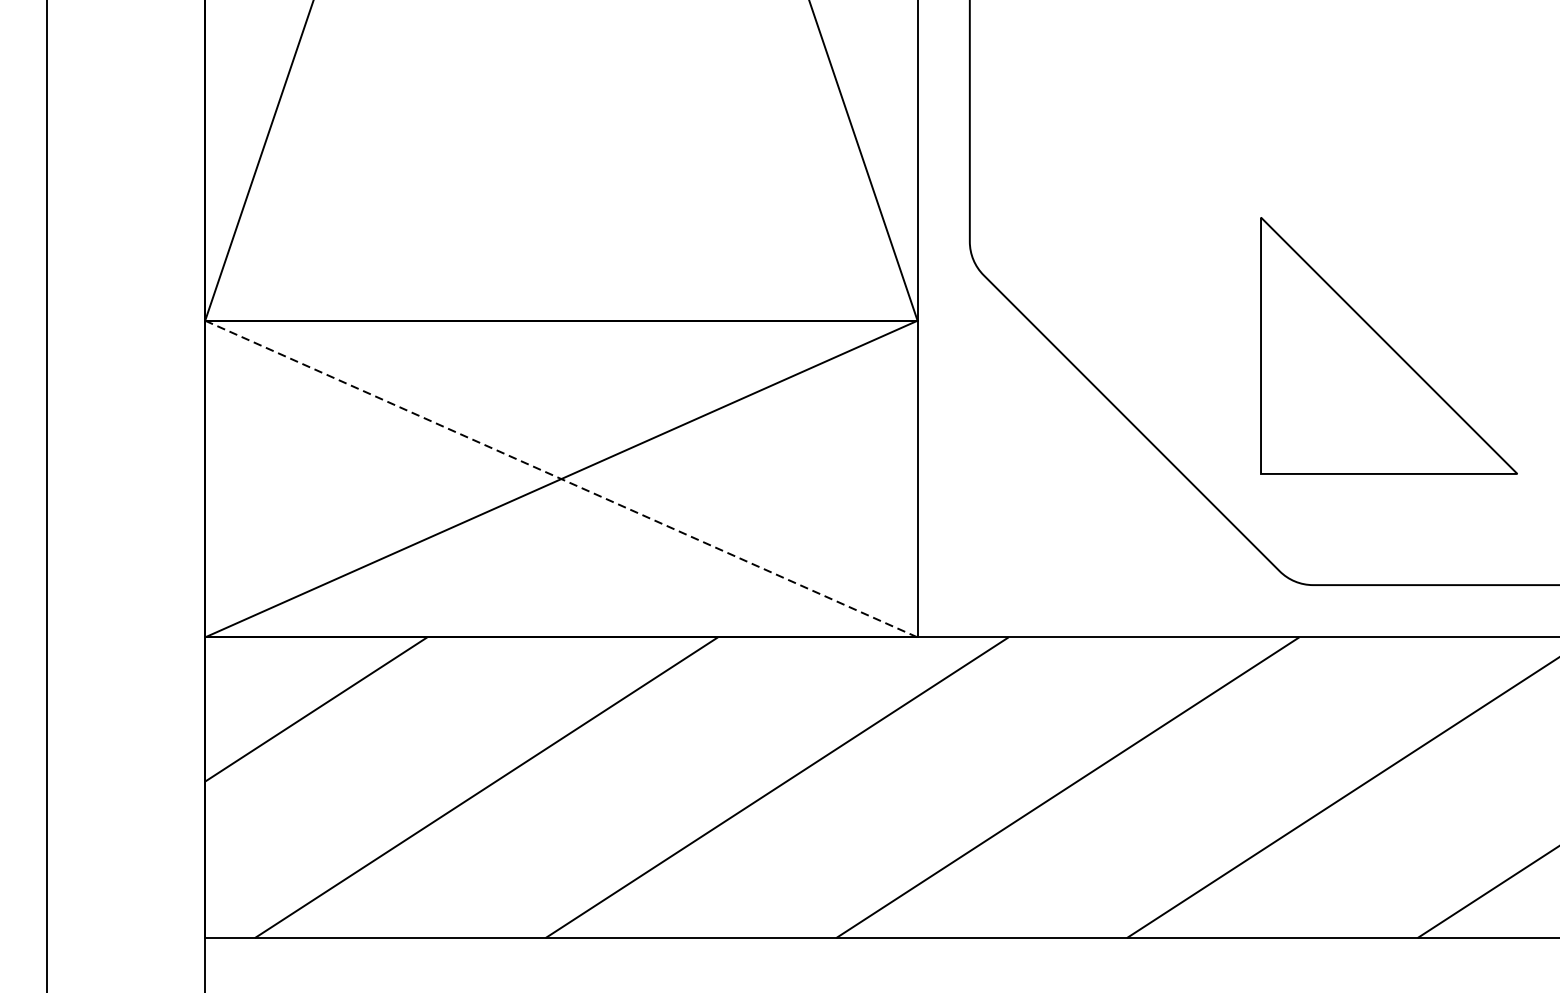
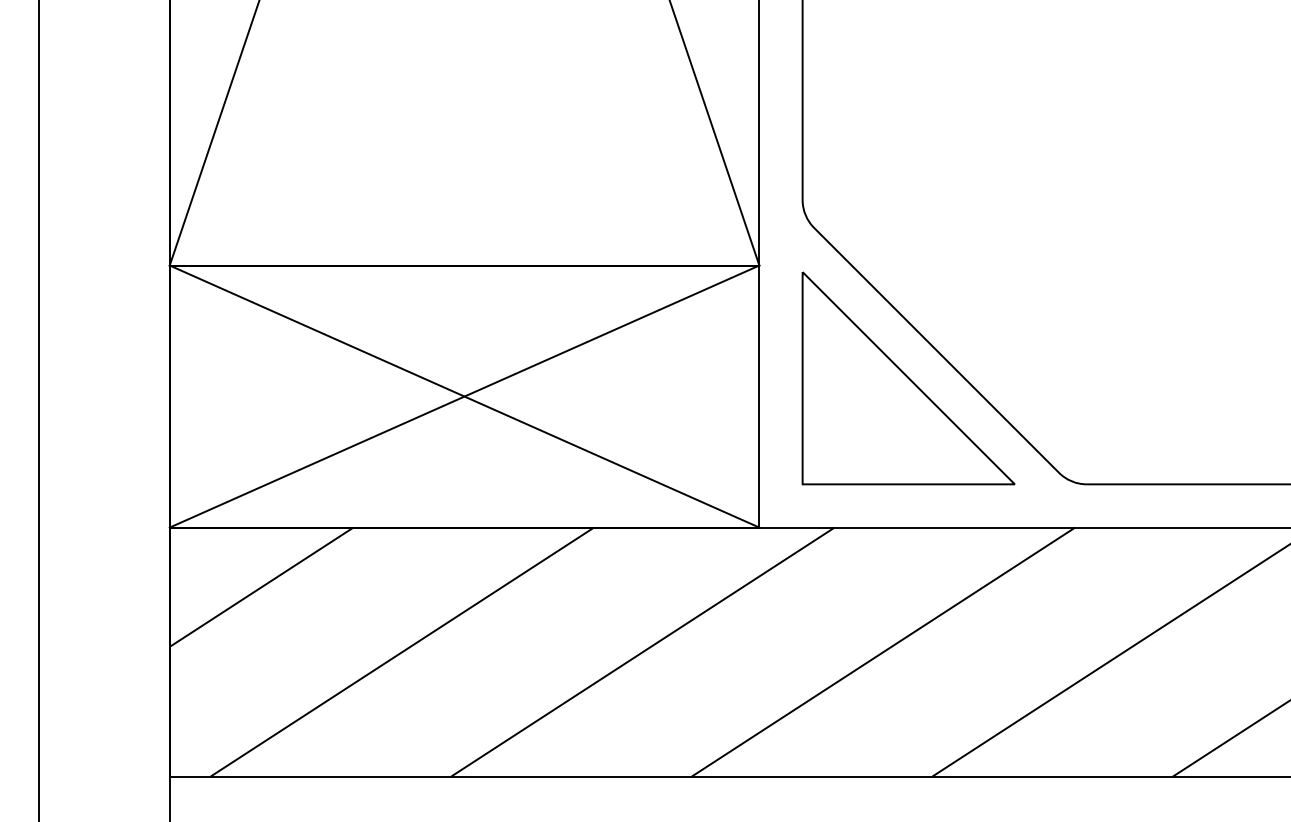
part: (1388, 346) -> (908, 378), moved
line: (561, 478) -> (464, 396), dashed -> solid

